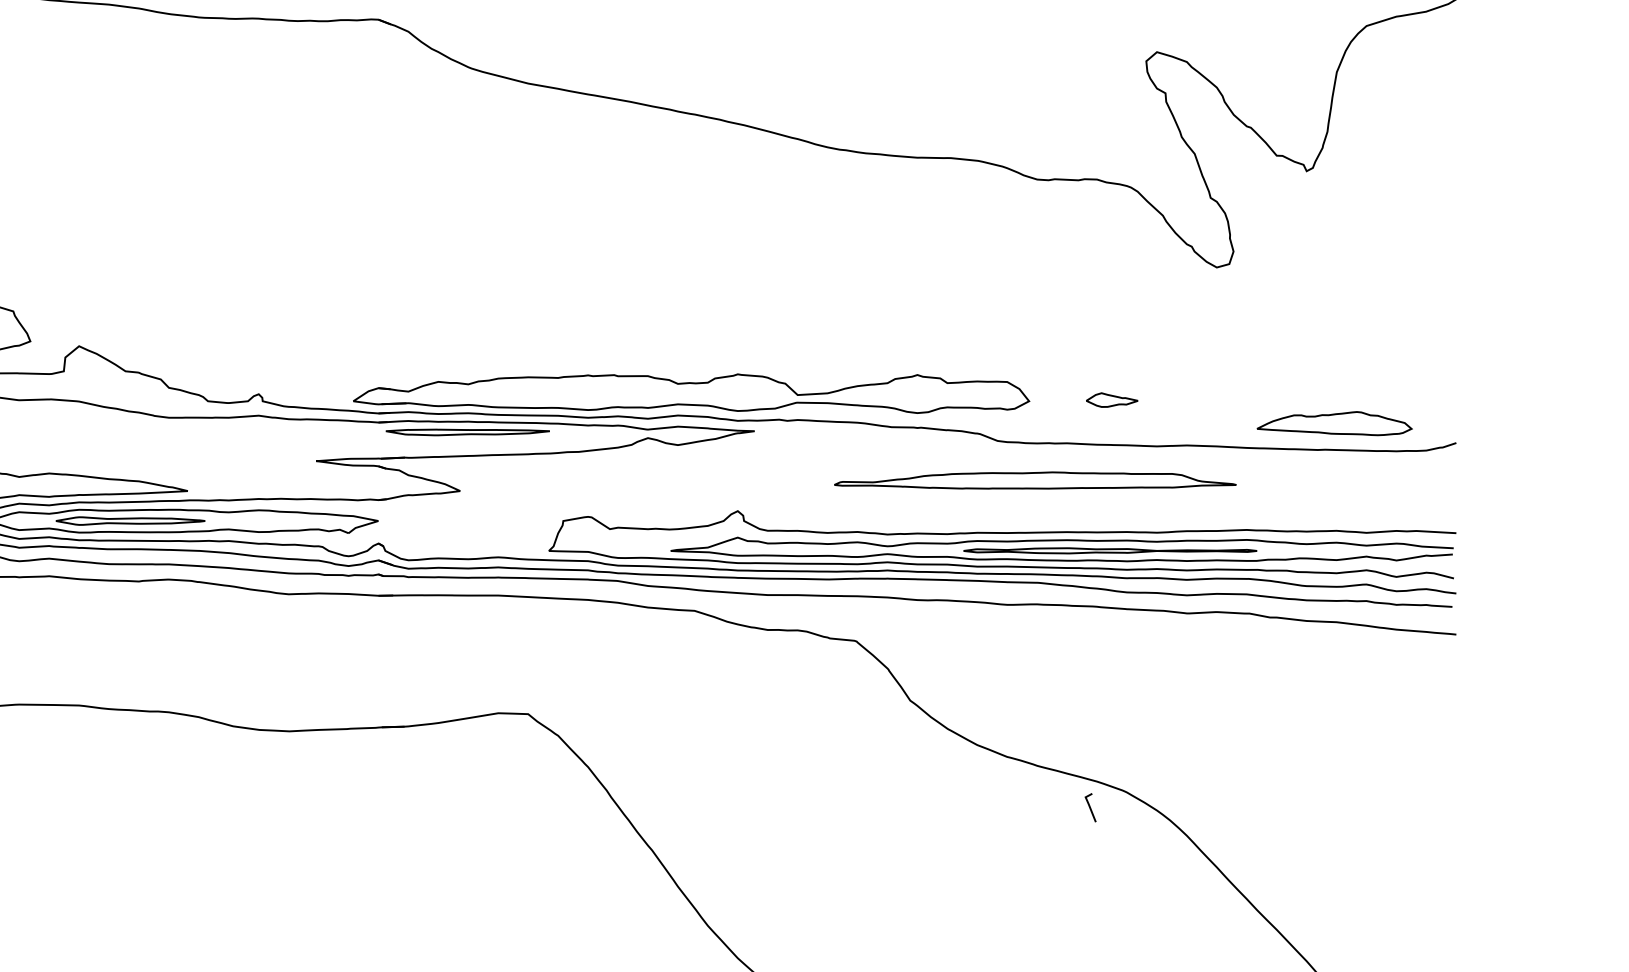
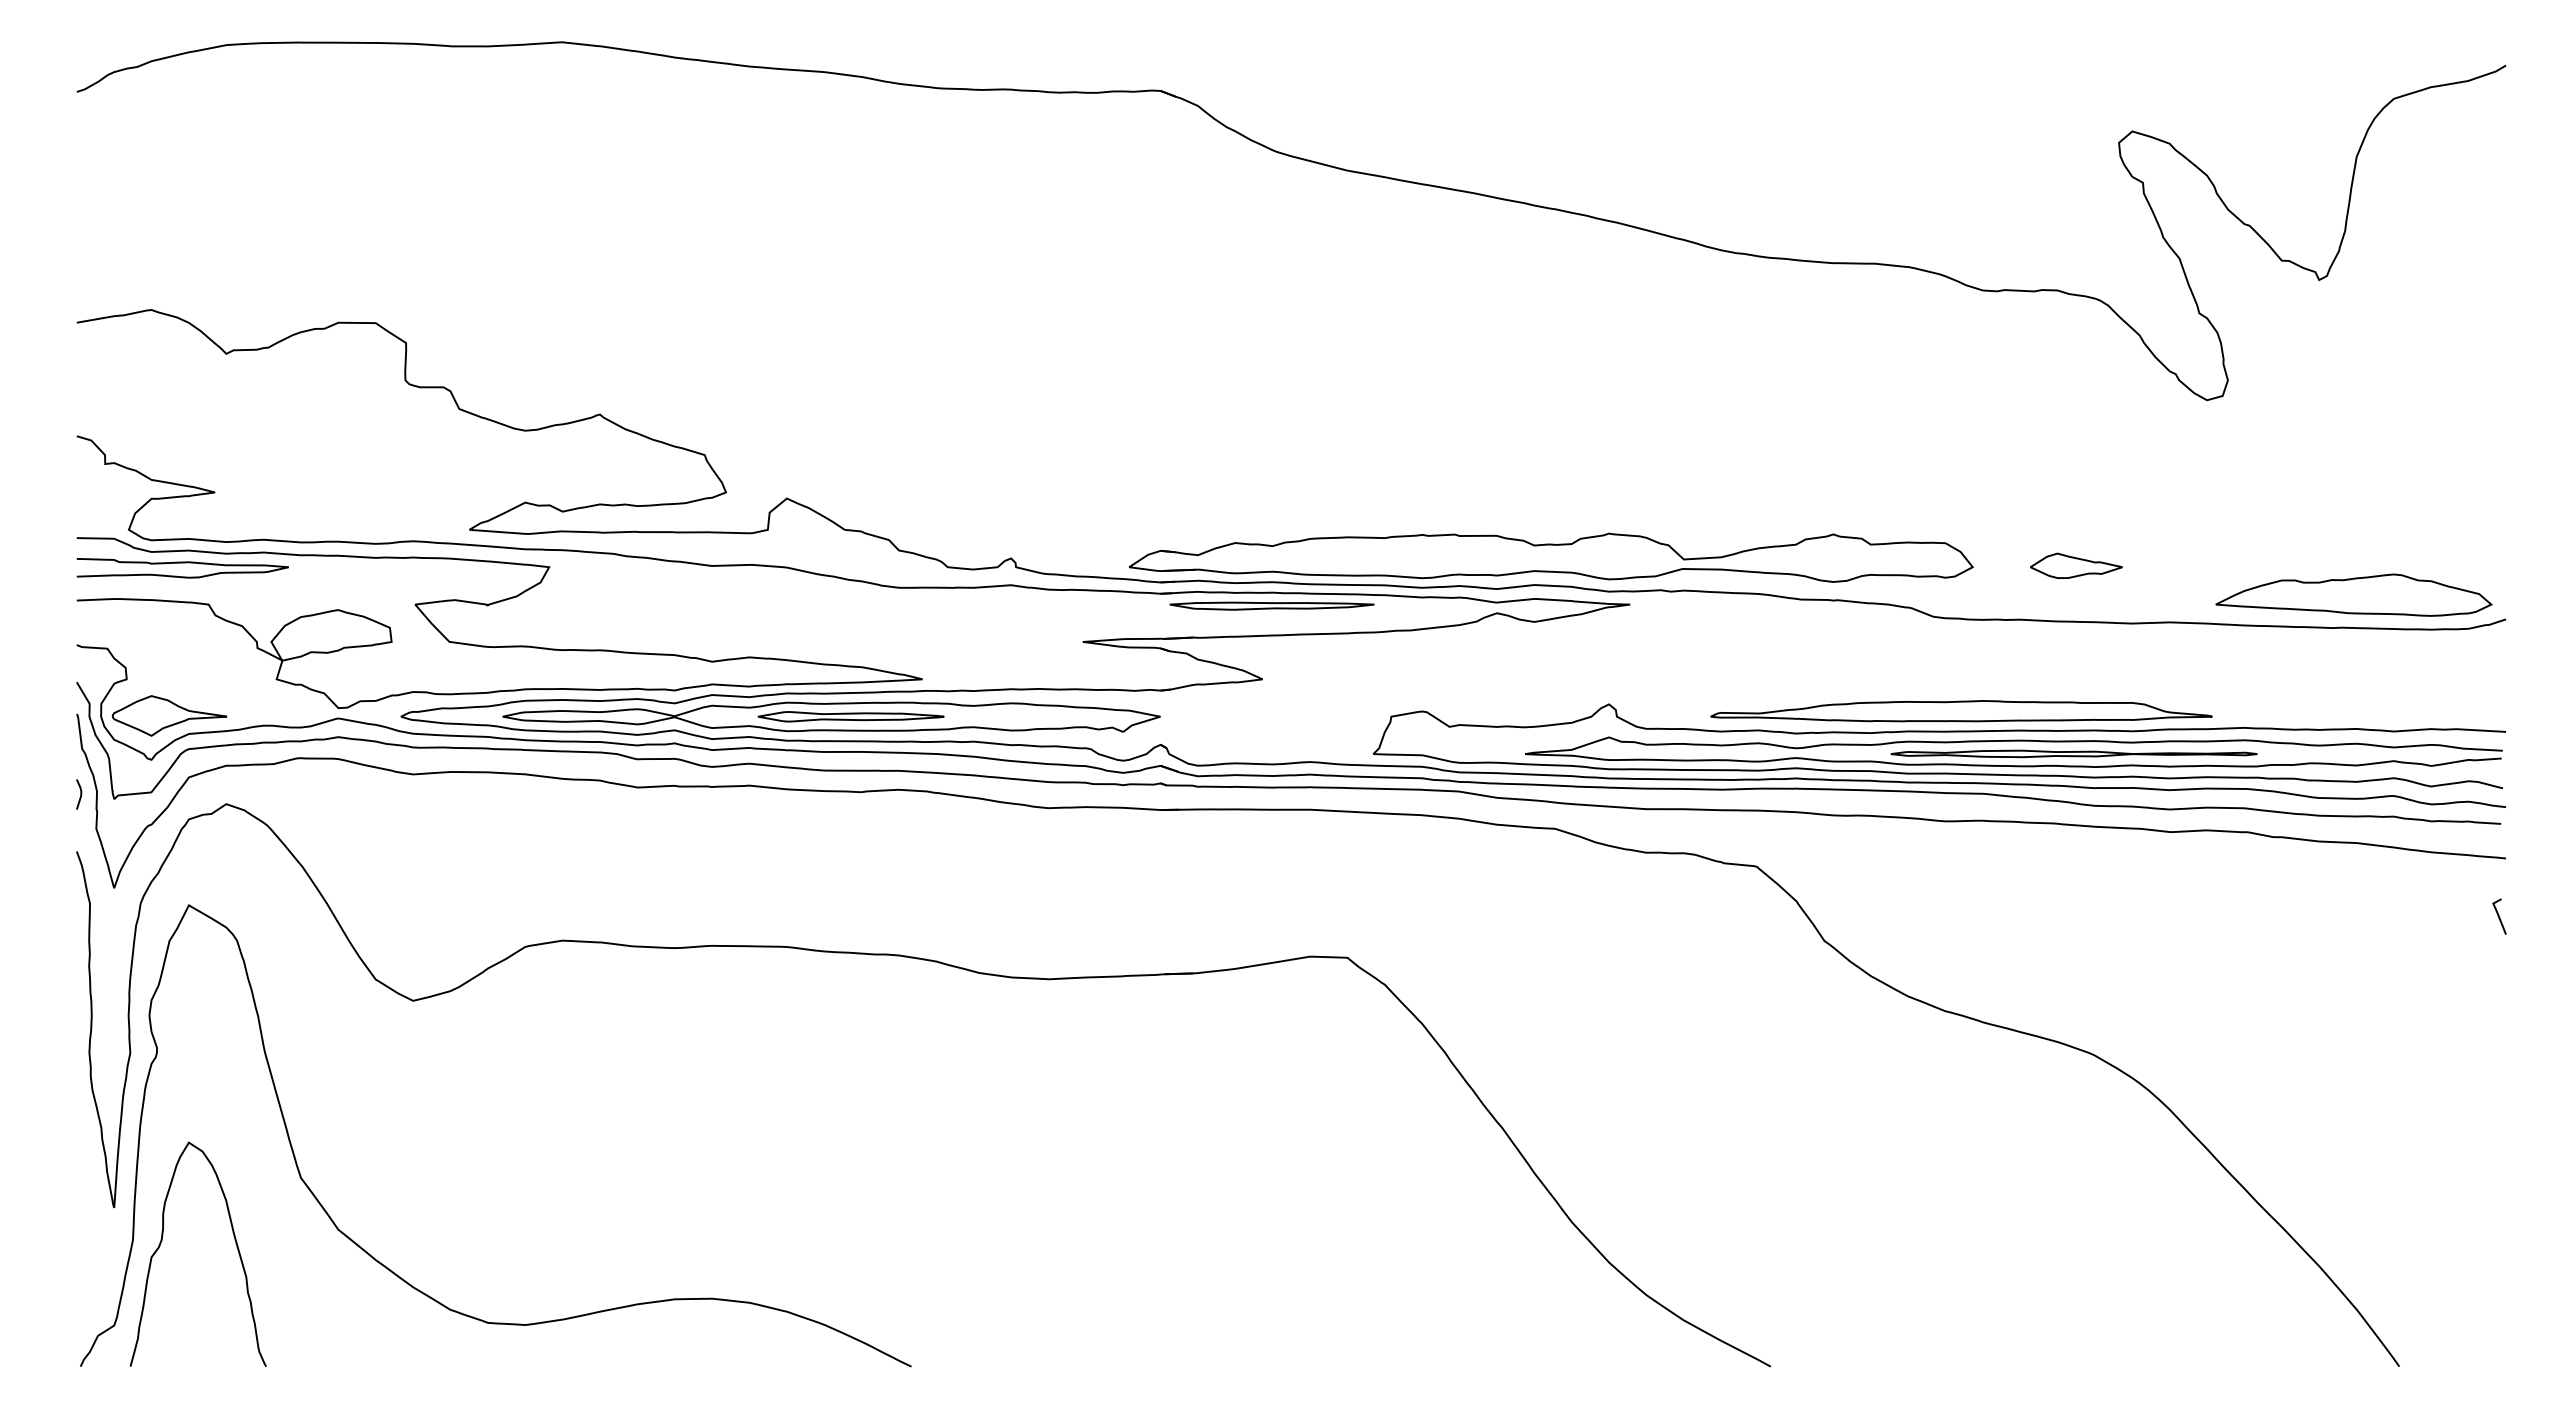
part: (1112, 399) -> (2076, 565), size x1.43
part: (1334, 423) -> (2353, 594), size x1.43
part: (1035, 480) -> (1961, 711), moved
line: (1090, 807) -> (2499, 916), moved

